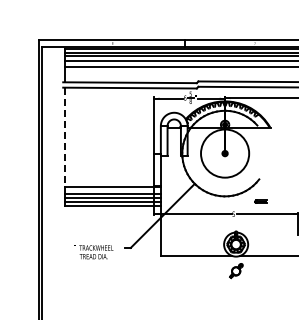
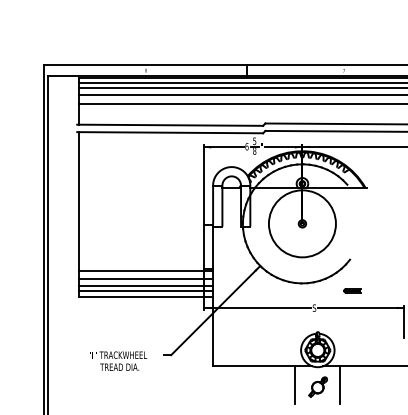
line: (64, 137) -> (79, 201), dashed -> solid
line: (220, 268) -> (296, 383), added
line: (252, 268) -> (340, 383), added

